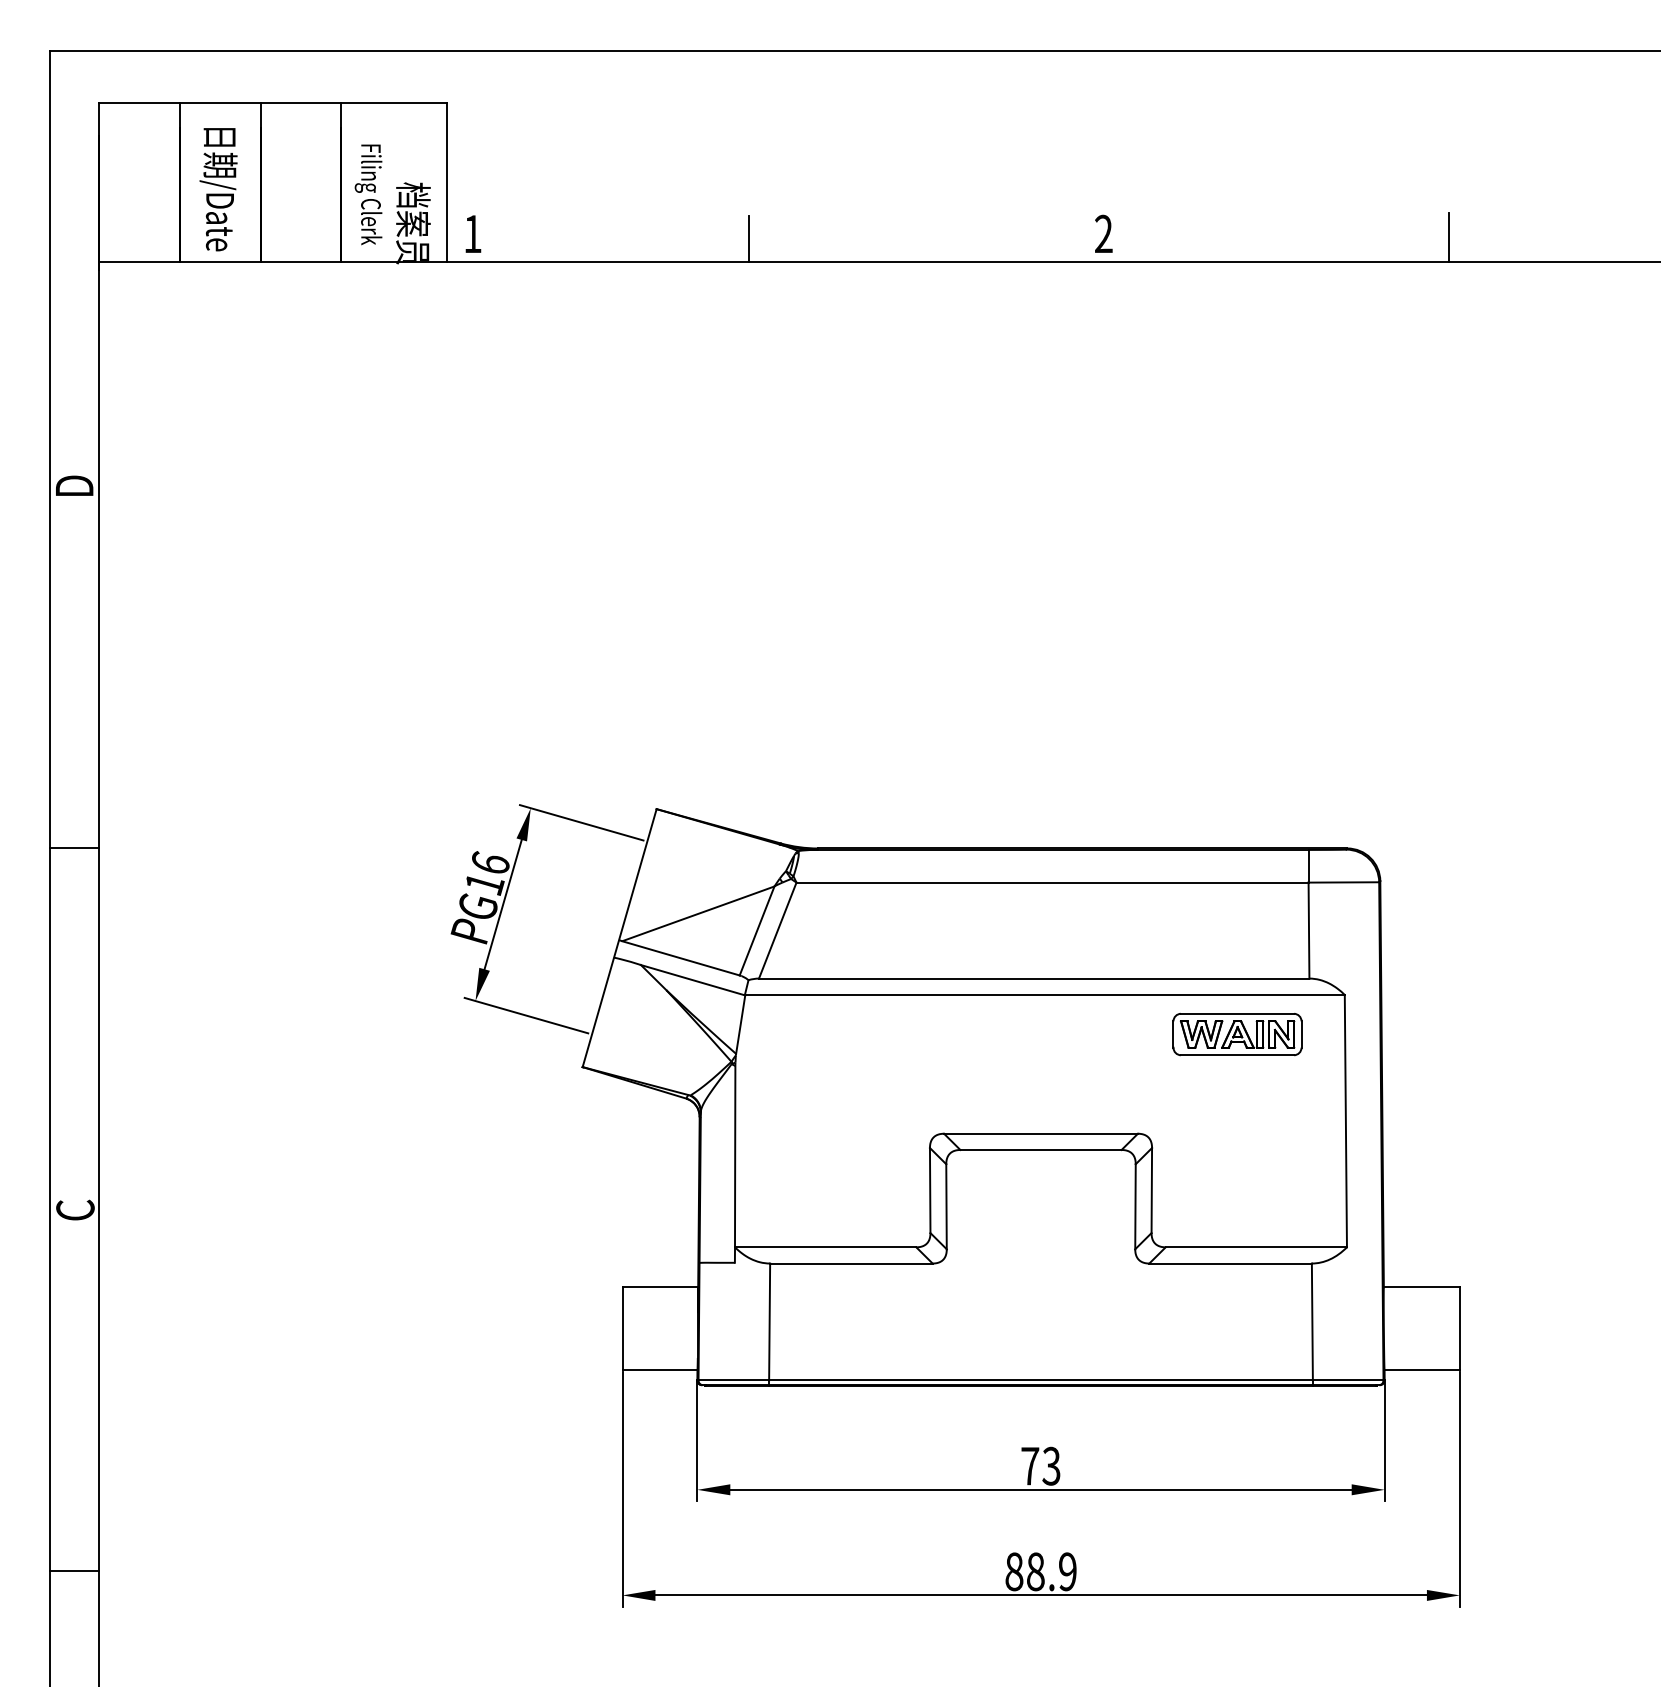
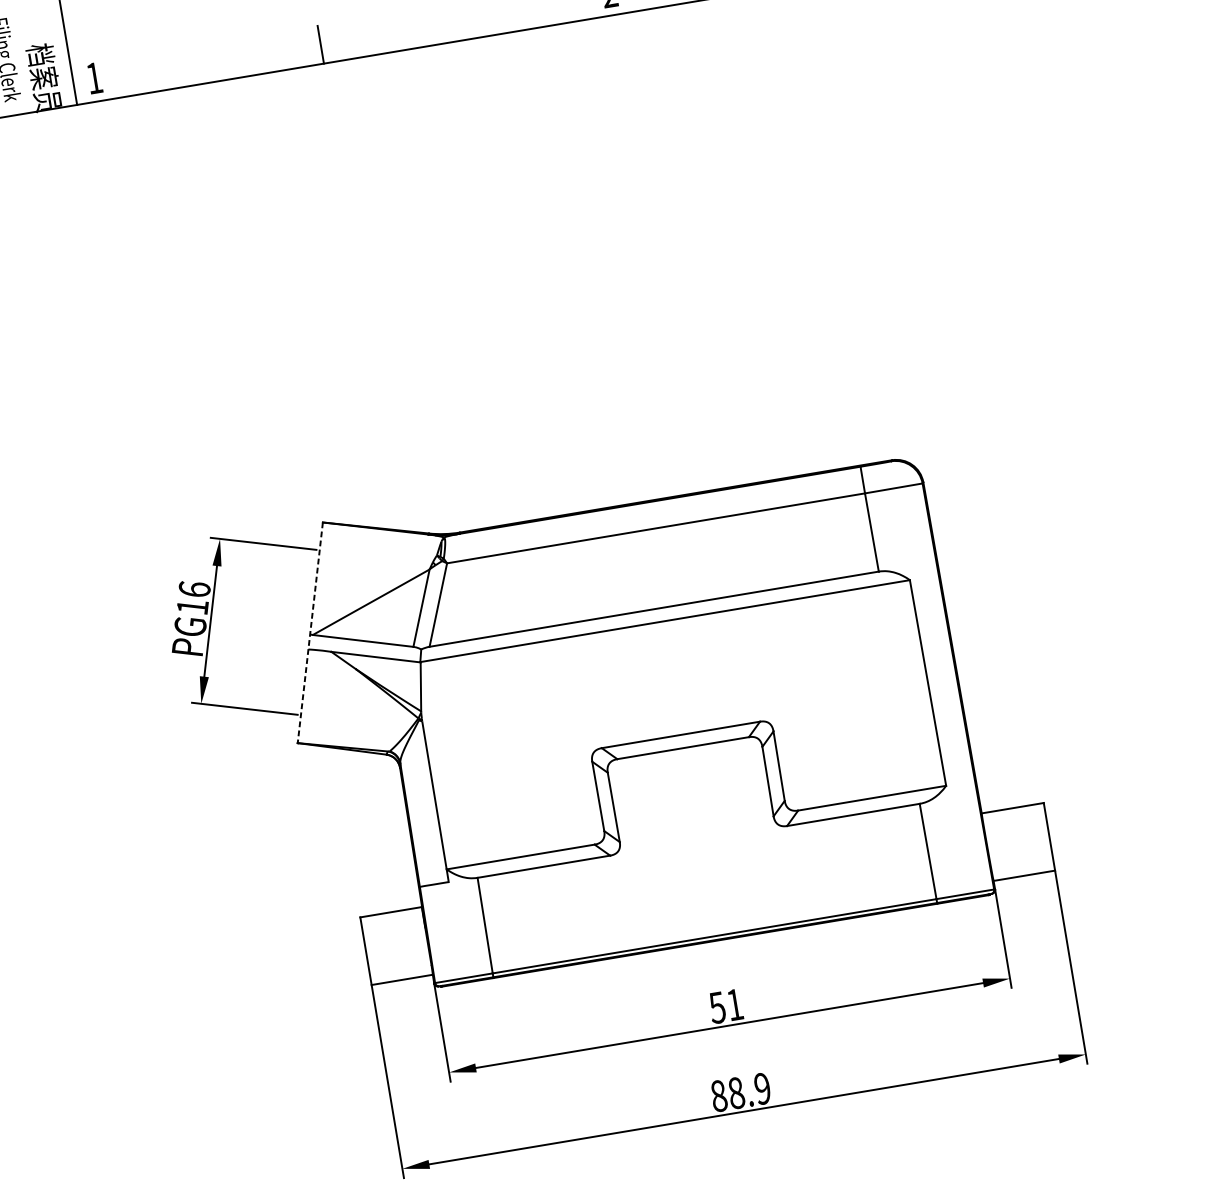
line: (619, 938) -> (310, 633), solid -> dashed
part: (1237, 1034) -> (827, 627), removed
text: (1040, 1465) -> (725, 1005), 73 -> 51

